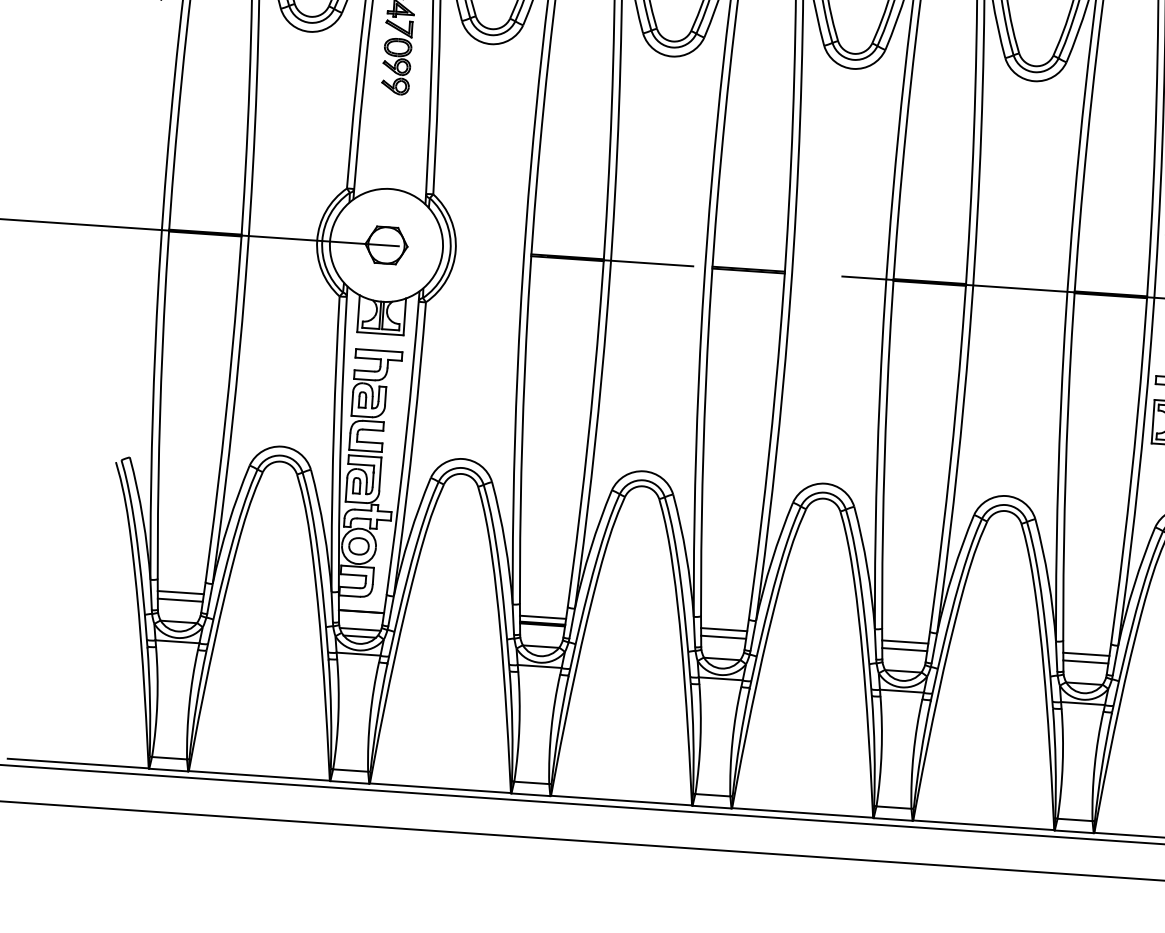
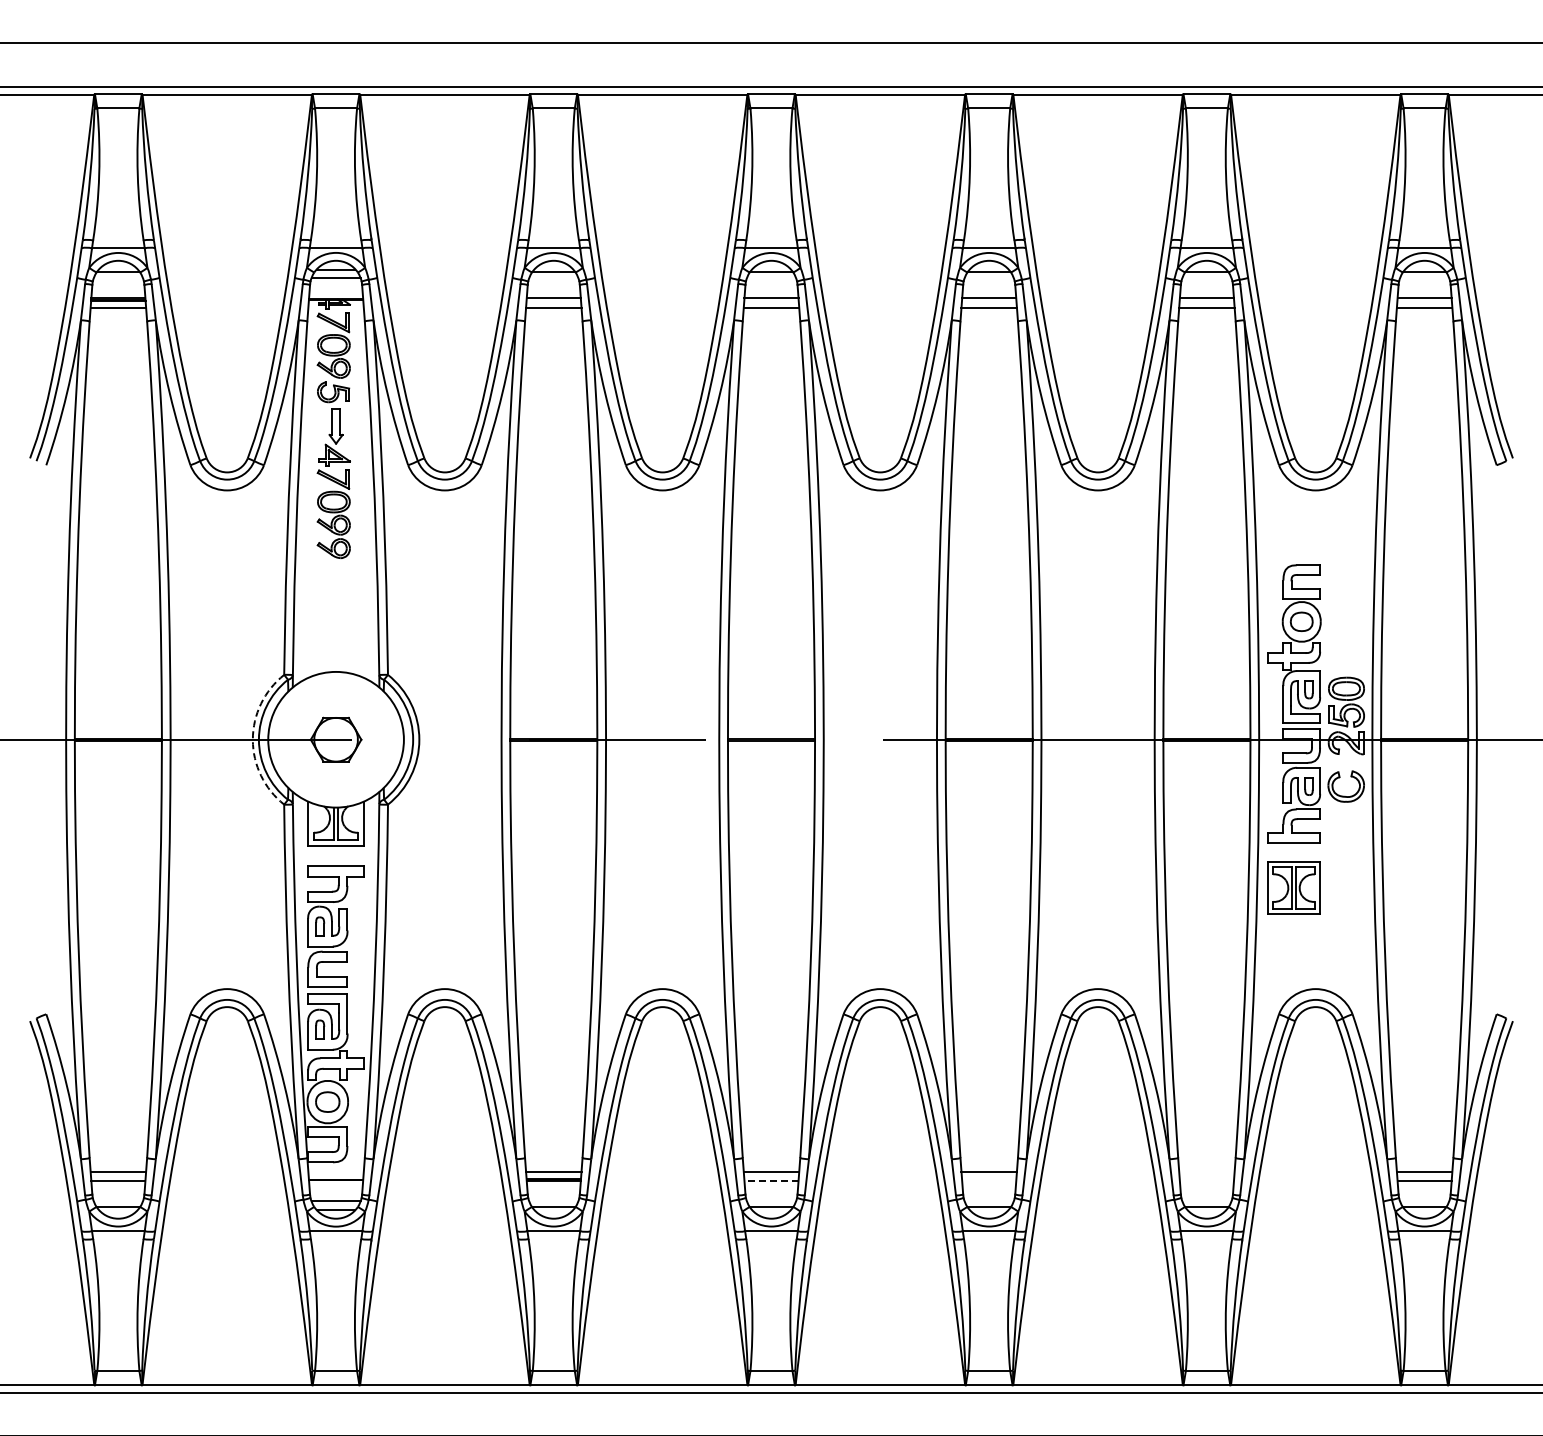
arc: (316, 240) -> (252, 739), solid -> dashed
line: (722, 637) -> (770, 1181), solid -> dashed
line: (904, 649) -> (989, 1181), removed
line: (1086, 653) -> (1206, 1171), removed
line: (1085, 662) -> (1206, 1181), removed

